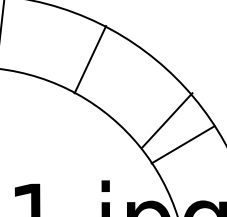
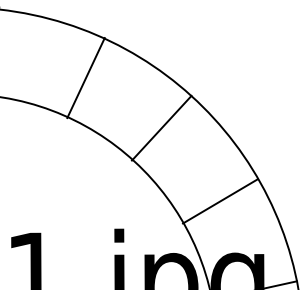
line: (89, 60) -> (85, 78), moved
line: (167, 119) -> (161, 127), moved
line: (182, 144) -> (219, 201), moved

